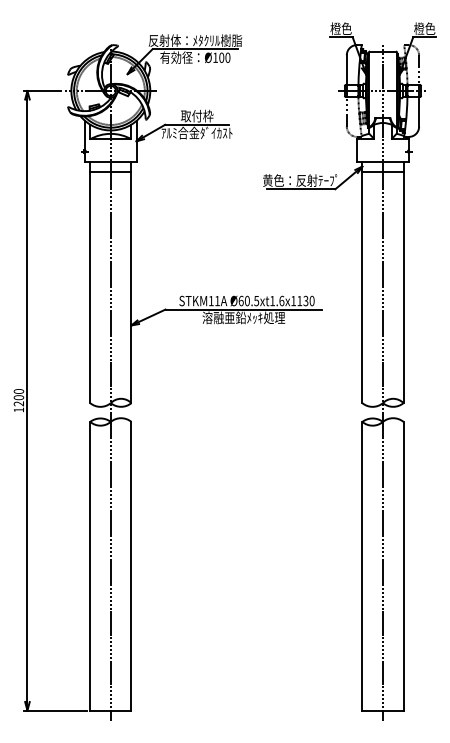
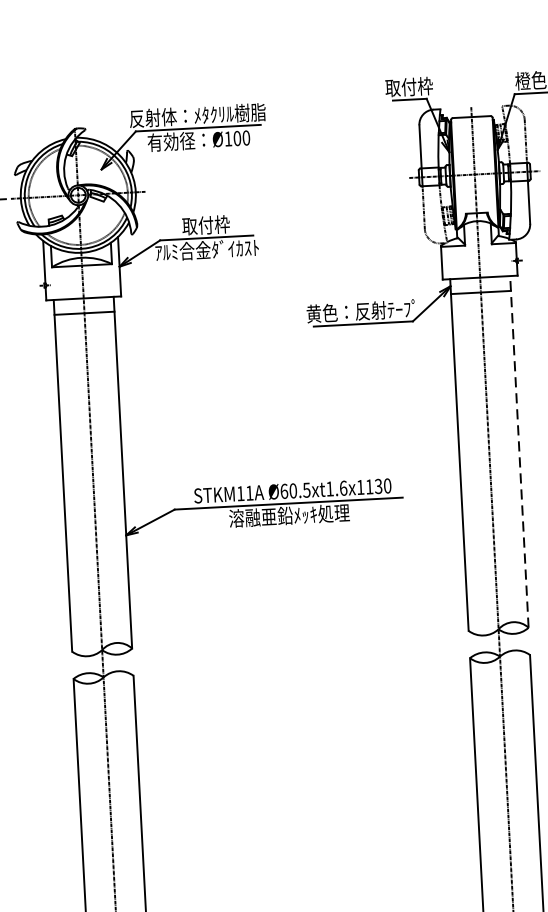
text: (340, 28) -> (408, 86), 橙色 -> 取付枠
line: (403, 282) -> (519, 451), solid -> dashed

